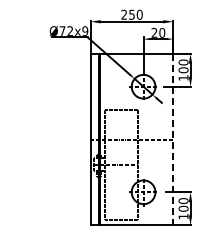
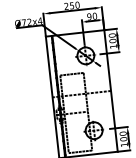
text: (85, 30) -> (40, 20), Ø72x9 -> Ø72x4
text: (154, 32) -> (89, 16), 20 -> 90
line: (173, 139) -> (111, 90), dashed -> solid

